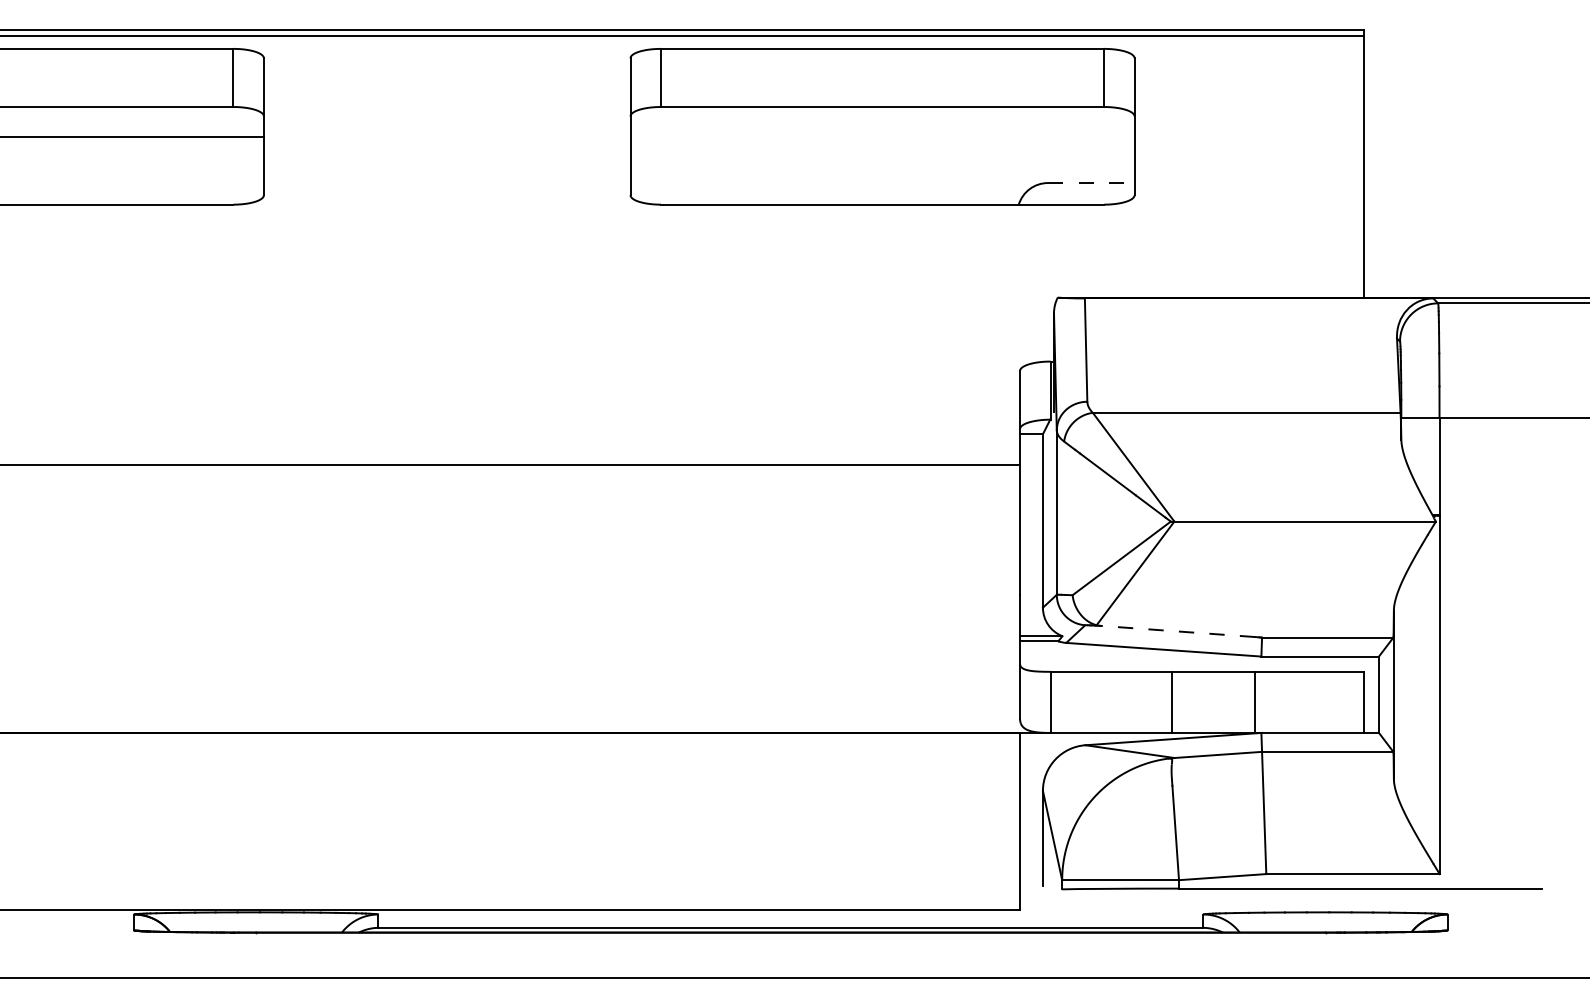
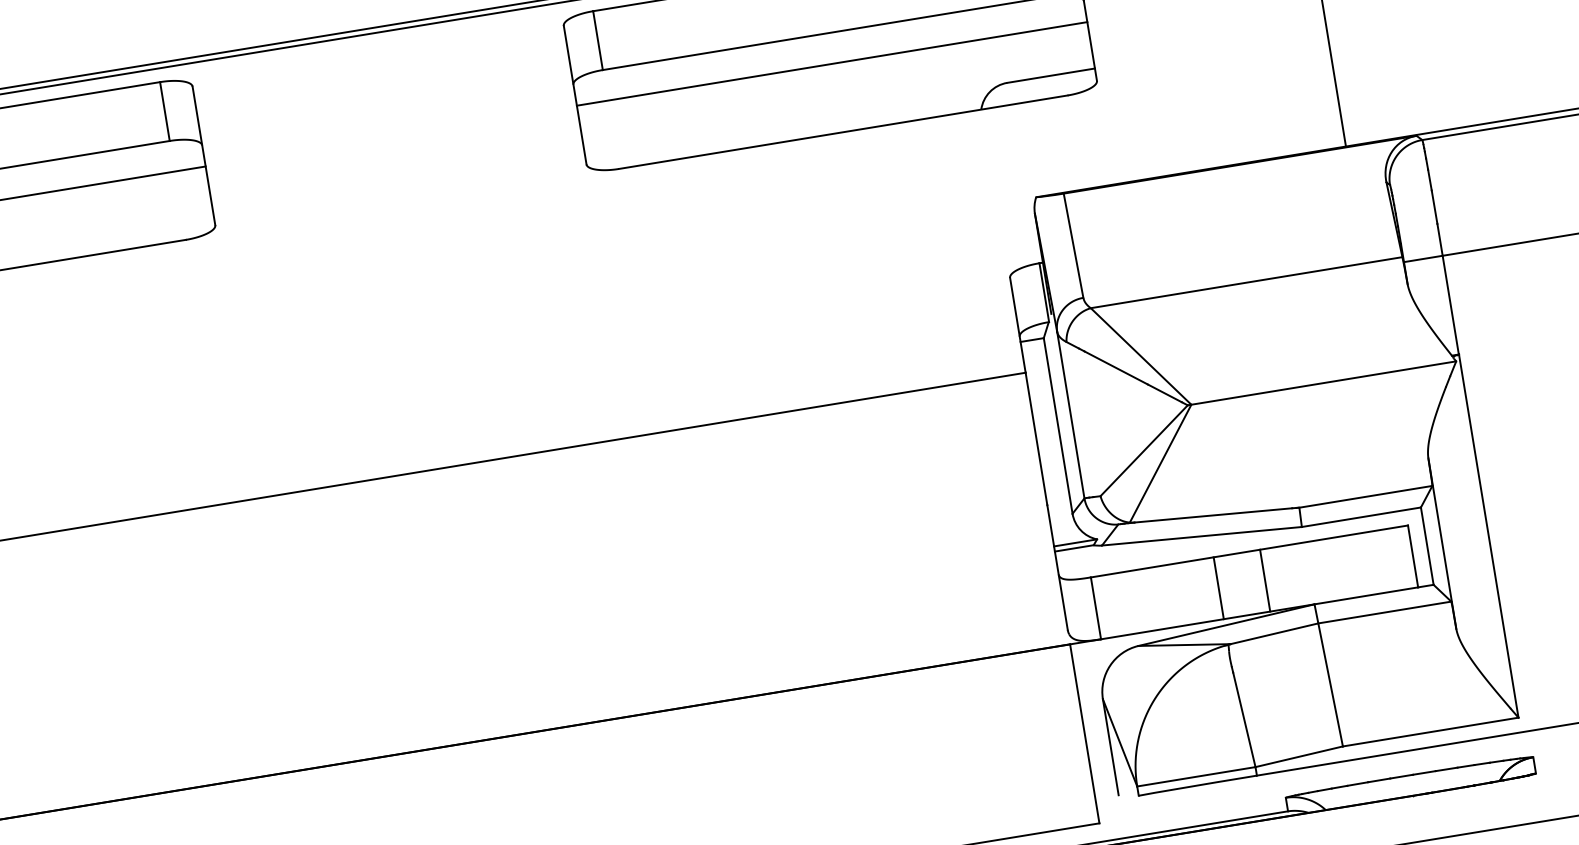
line: (882, 137) -> (832, 64), added
line: (1091, 183) -> (1051, 76), dashed -> solid
line: (1177, 631) -> (1212, 515), dashed -> solid
line: (1254, 701) -> (1264, 579), moved

